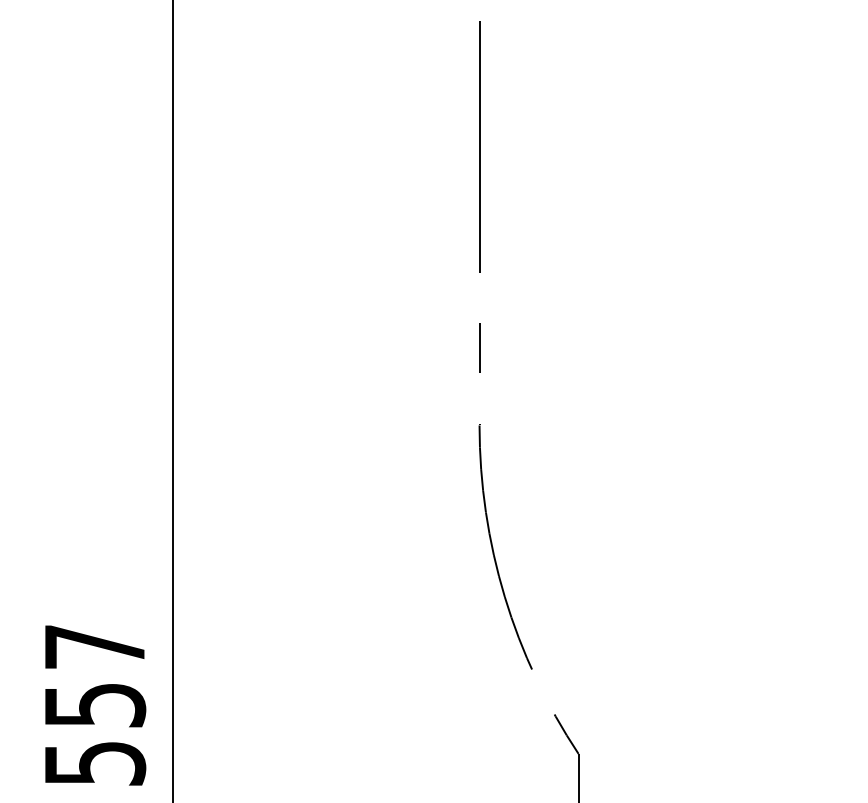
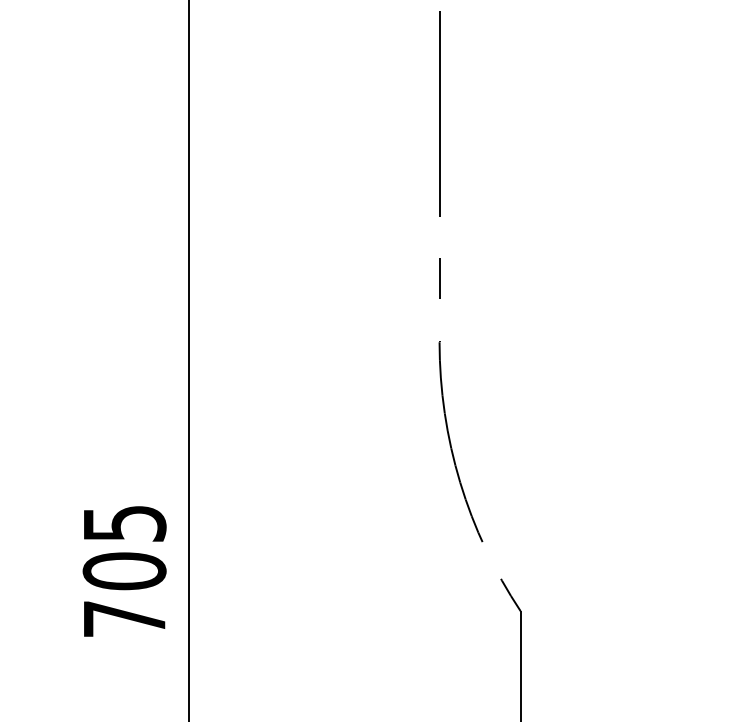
text: (94, 705) -> (124, 571), 557 -> 705

